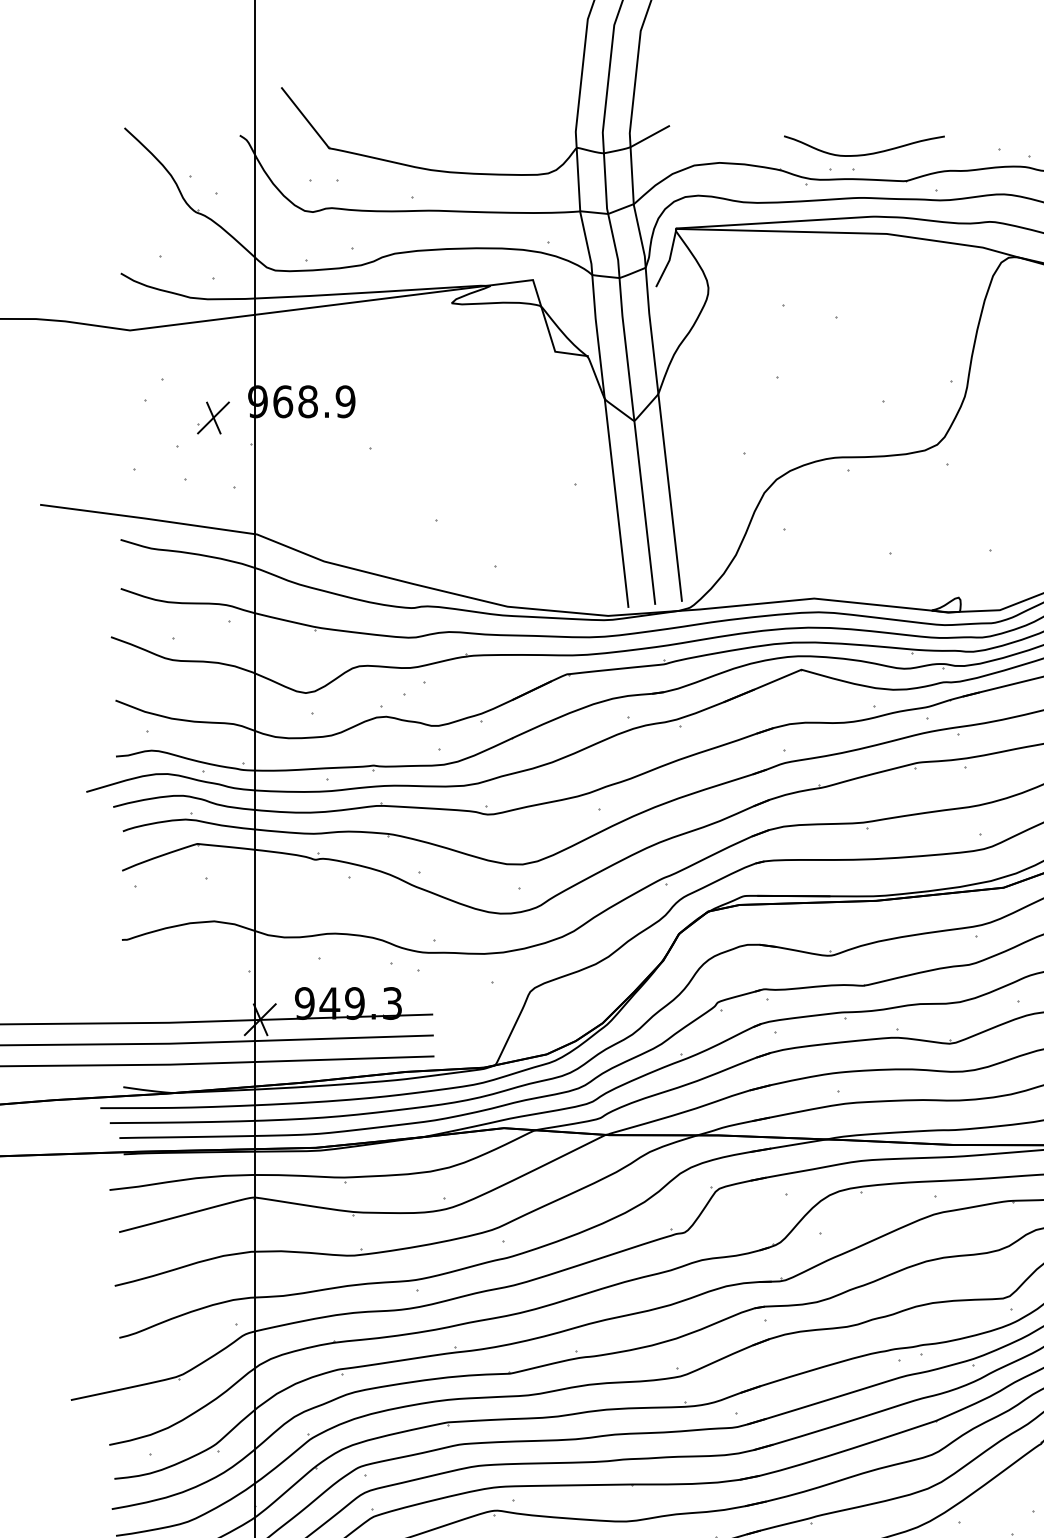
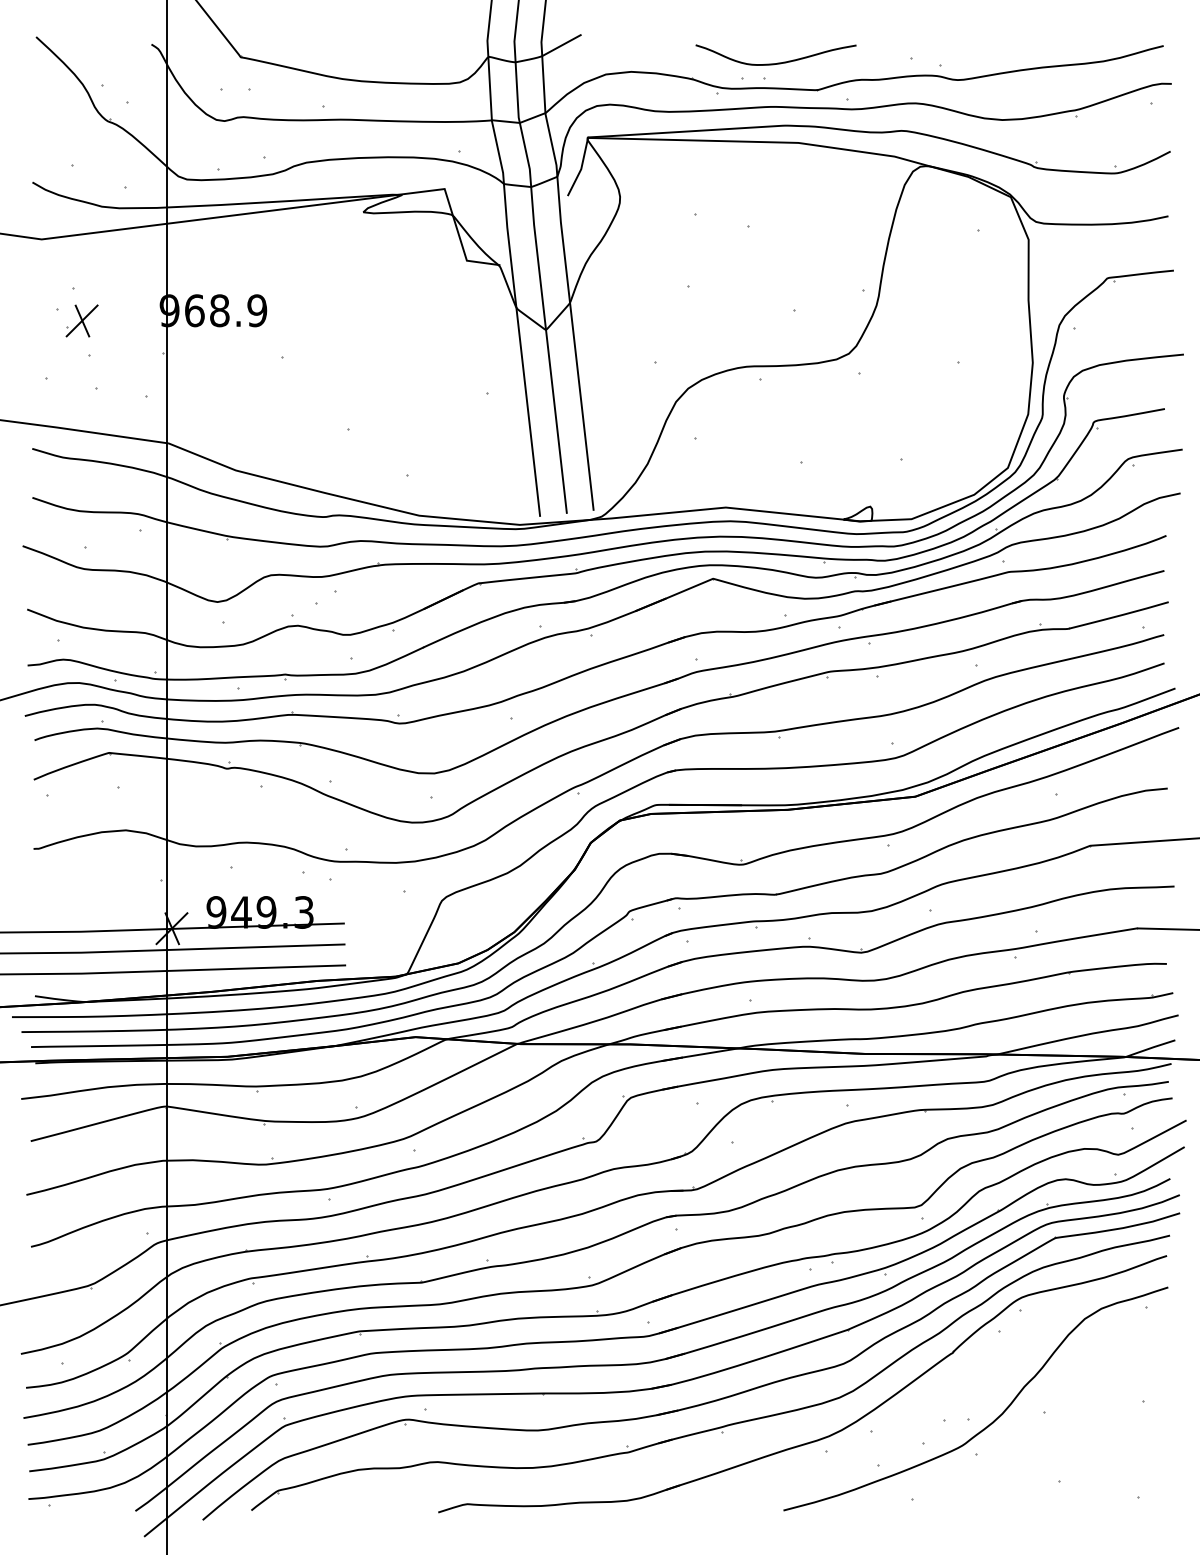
part: (212, 417) -> (81, 320), moved

